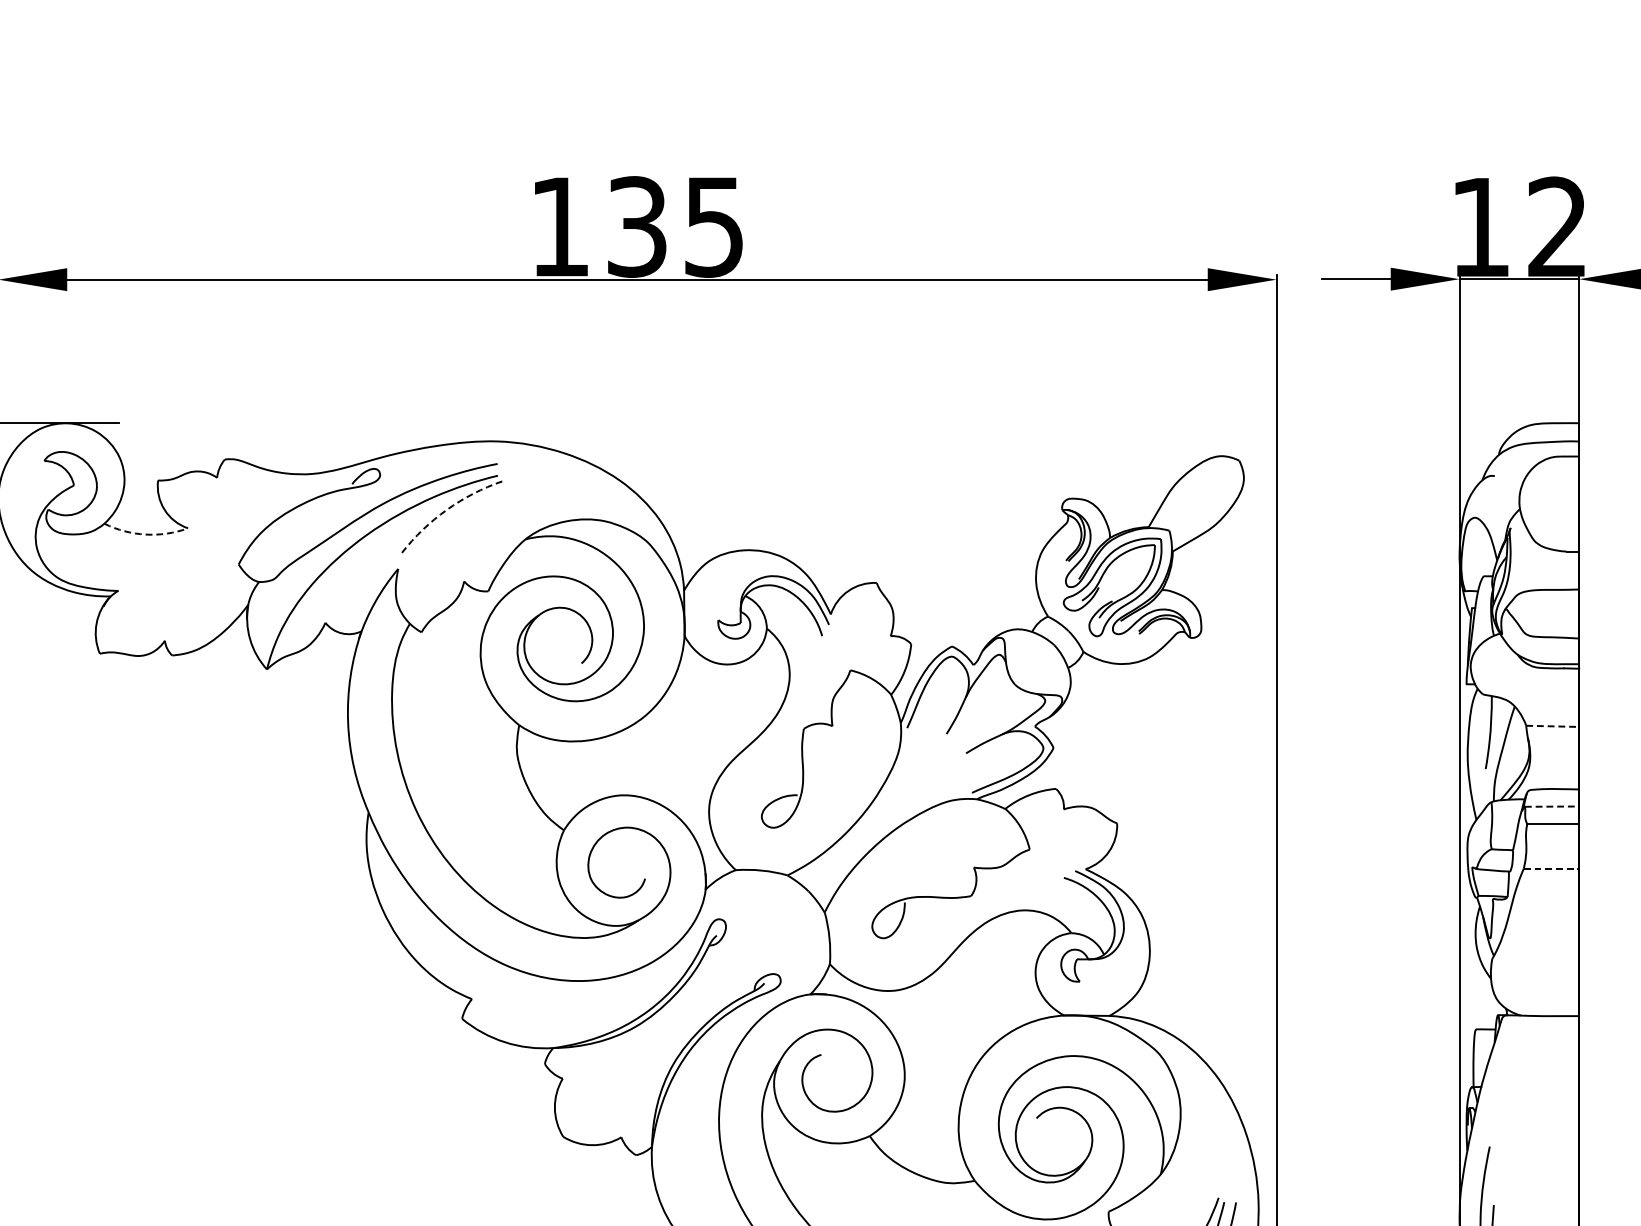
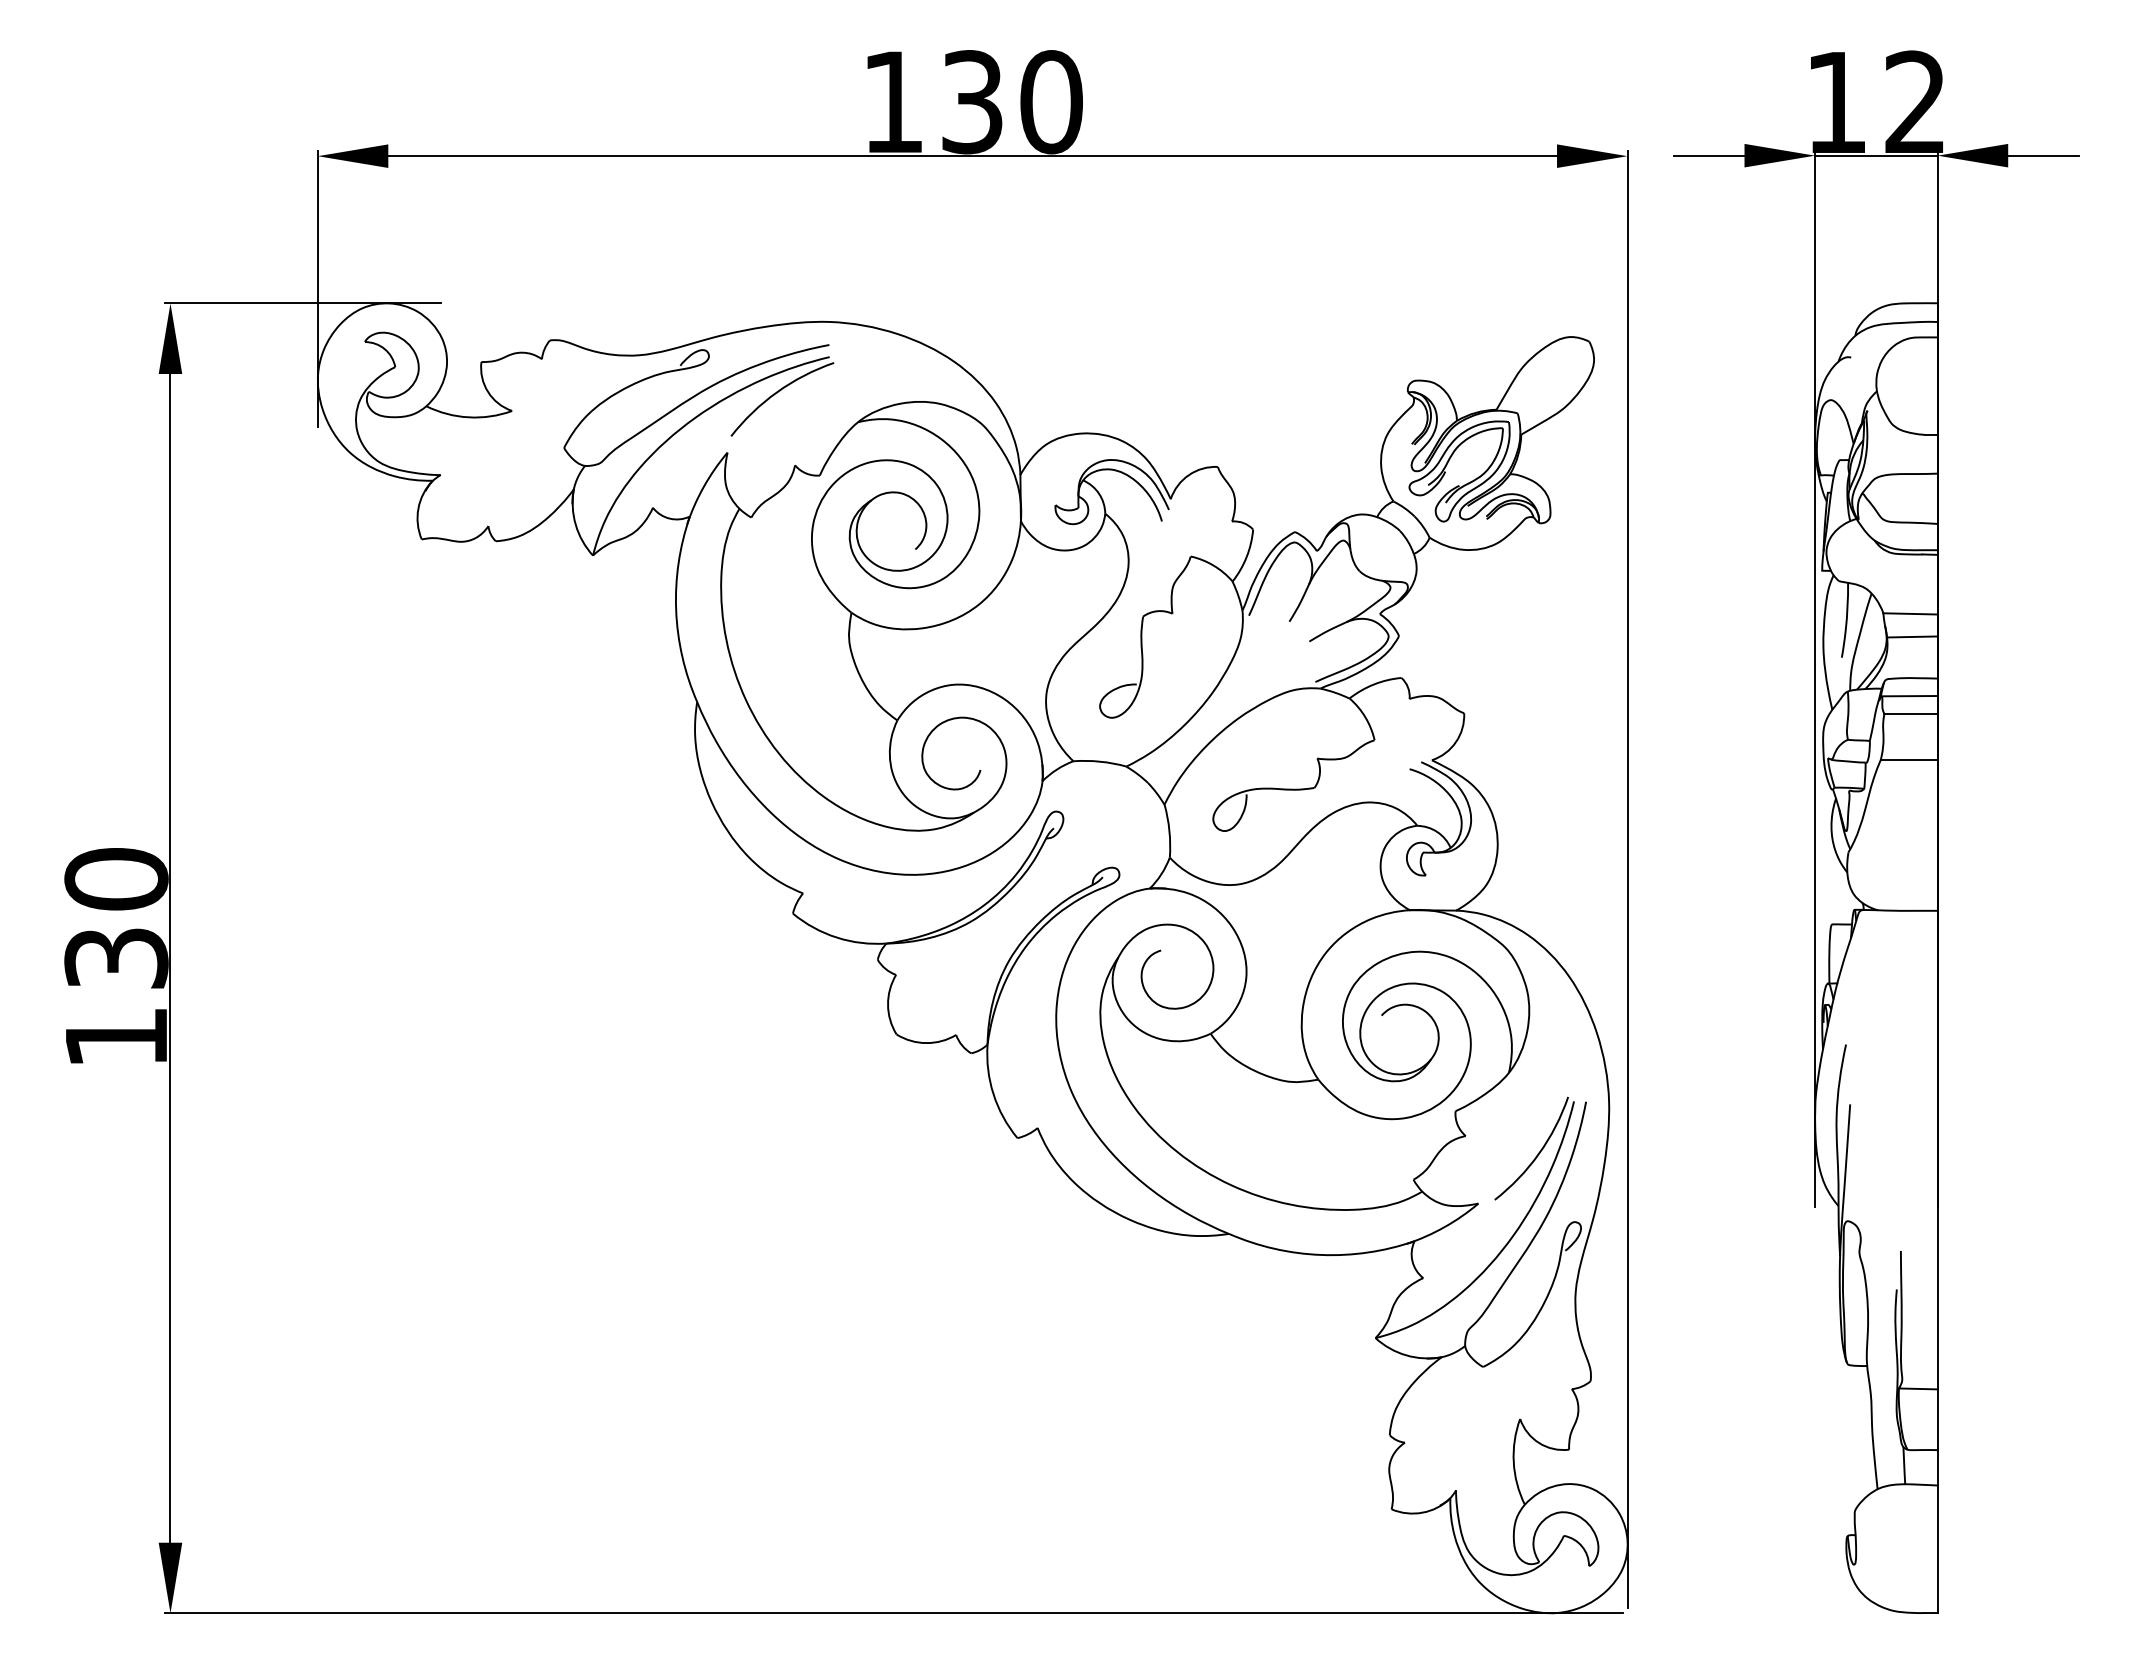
text: (714, 227) -> (1051, 102), 135 -> 130
arc: (447, 510) -> (777, 392), dashed -> solid
arc: (145, 534) -> (468, 417), dashed -> solid
line: (1553, 725) -> (1911, 613), dashed -> solid
line: (1554, 748) -> (1912, 636), added
line: (1551, 806) -> (1909, 696), dashed -> solid
line: (1551, 868) -> (1909, 759), dashed -> solid

